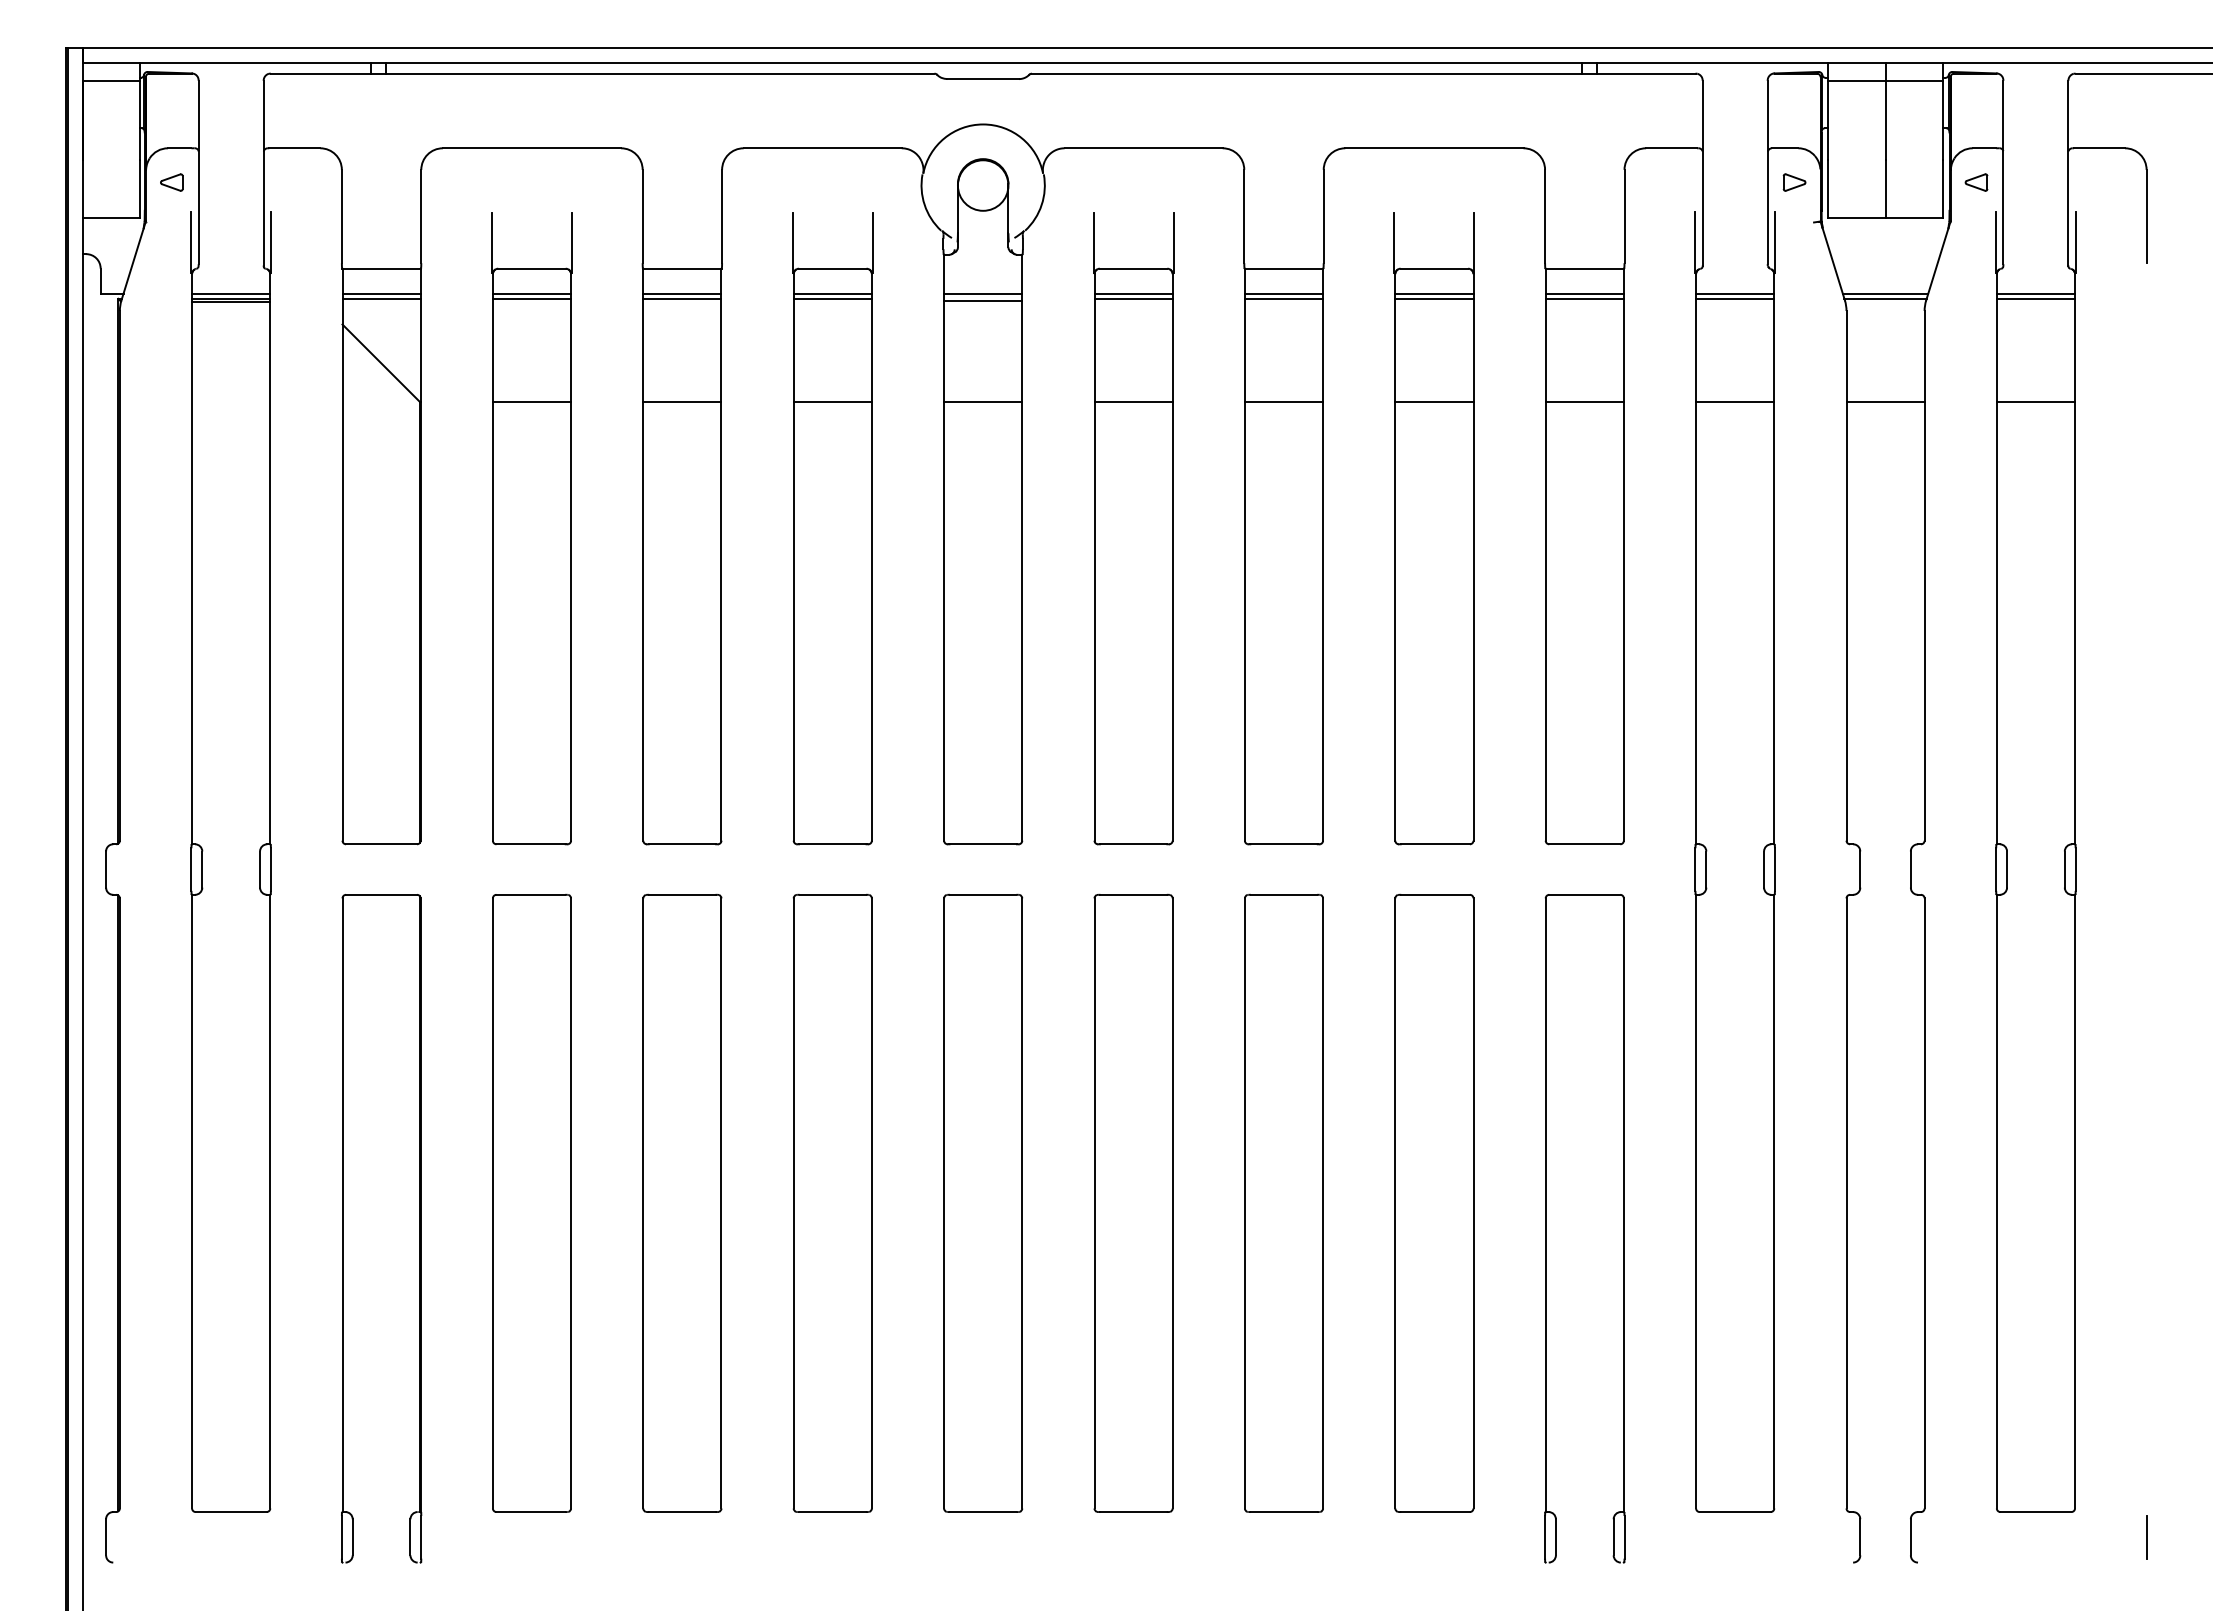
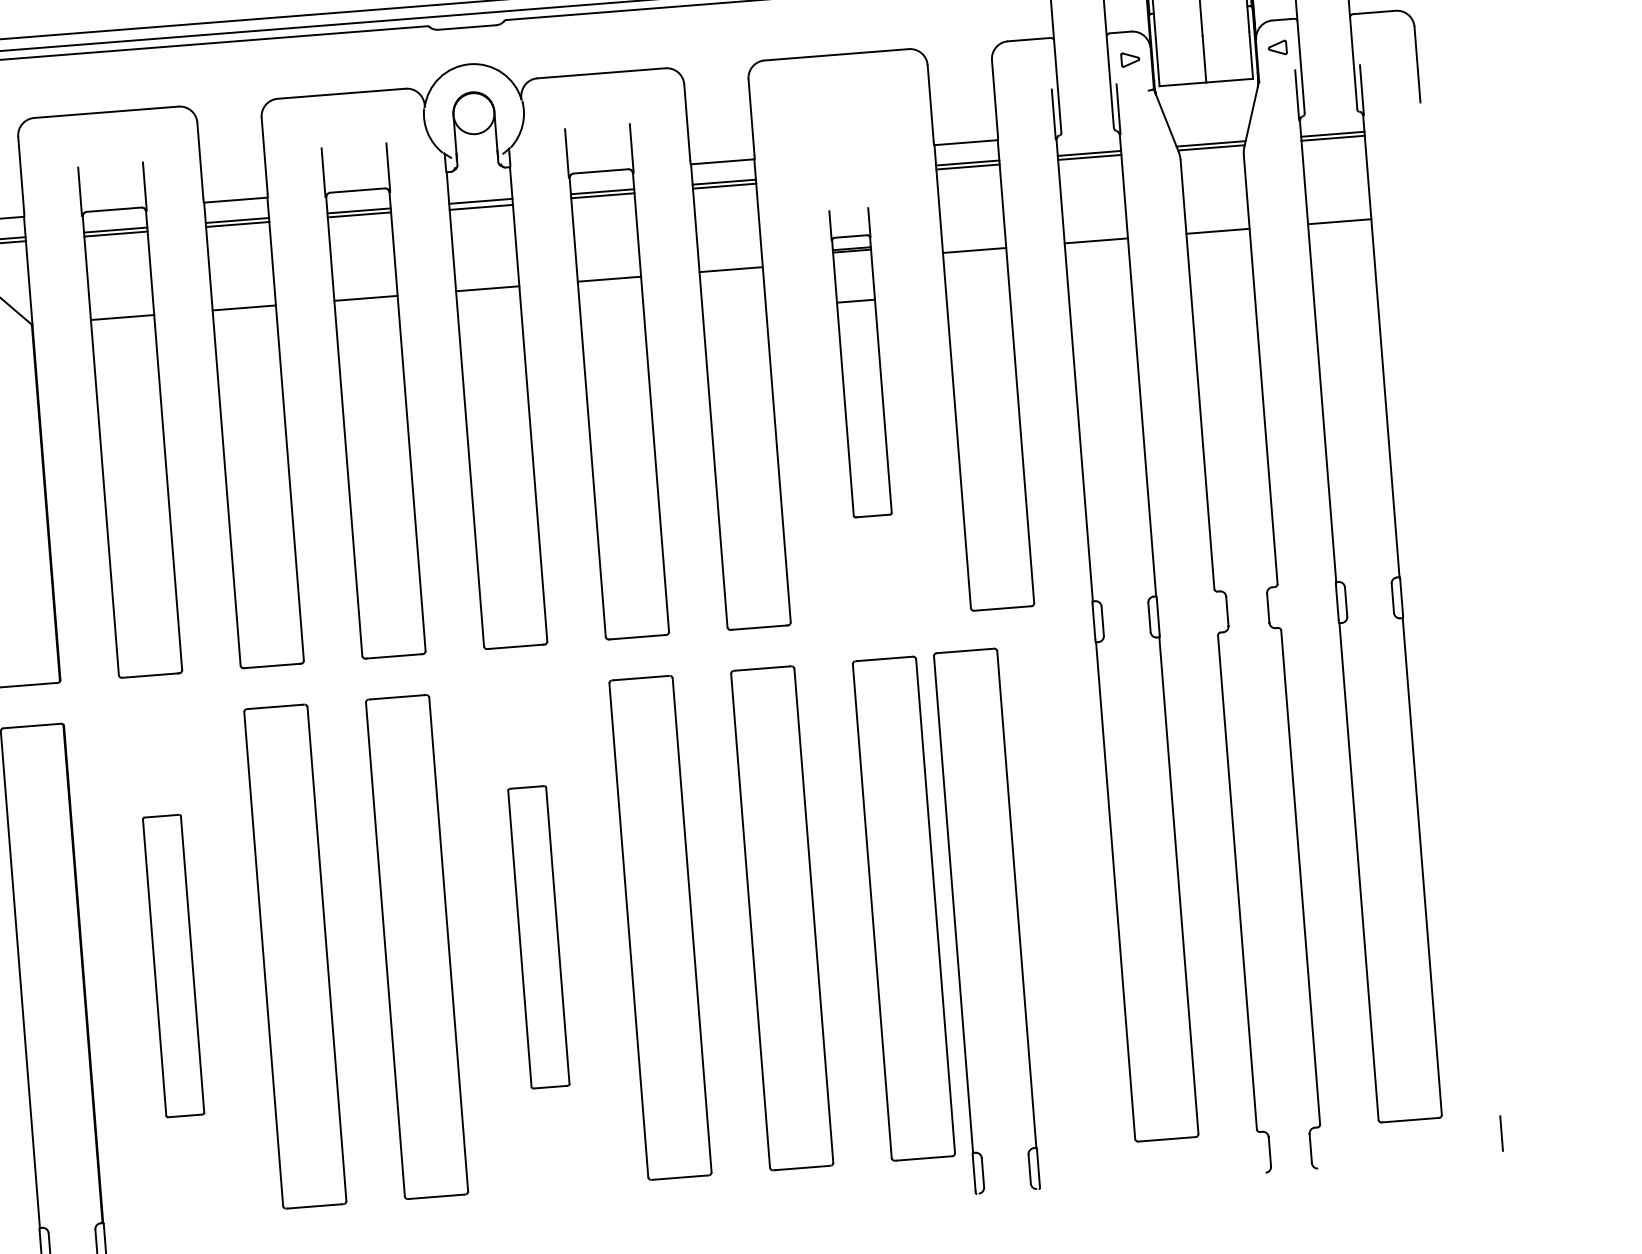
part: (1433, 528) -> (860, 362), size x0.6
part: (531, 1202) -> (173, 965), size x0.6
part: (983, 1202) -> (538, 936), size x0.6
part: (1546, 1228) -> (955, 923), moved

